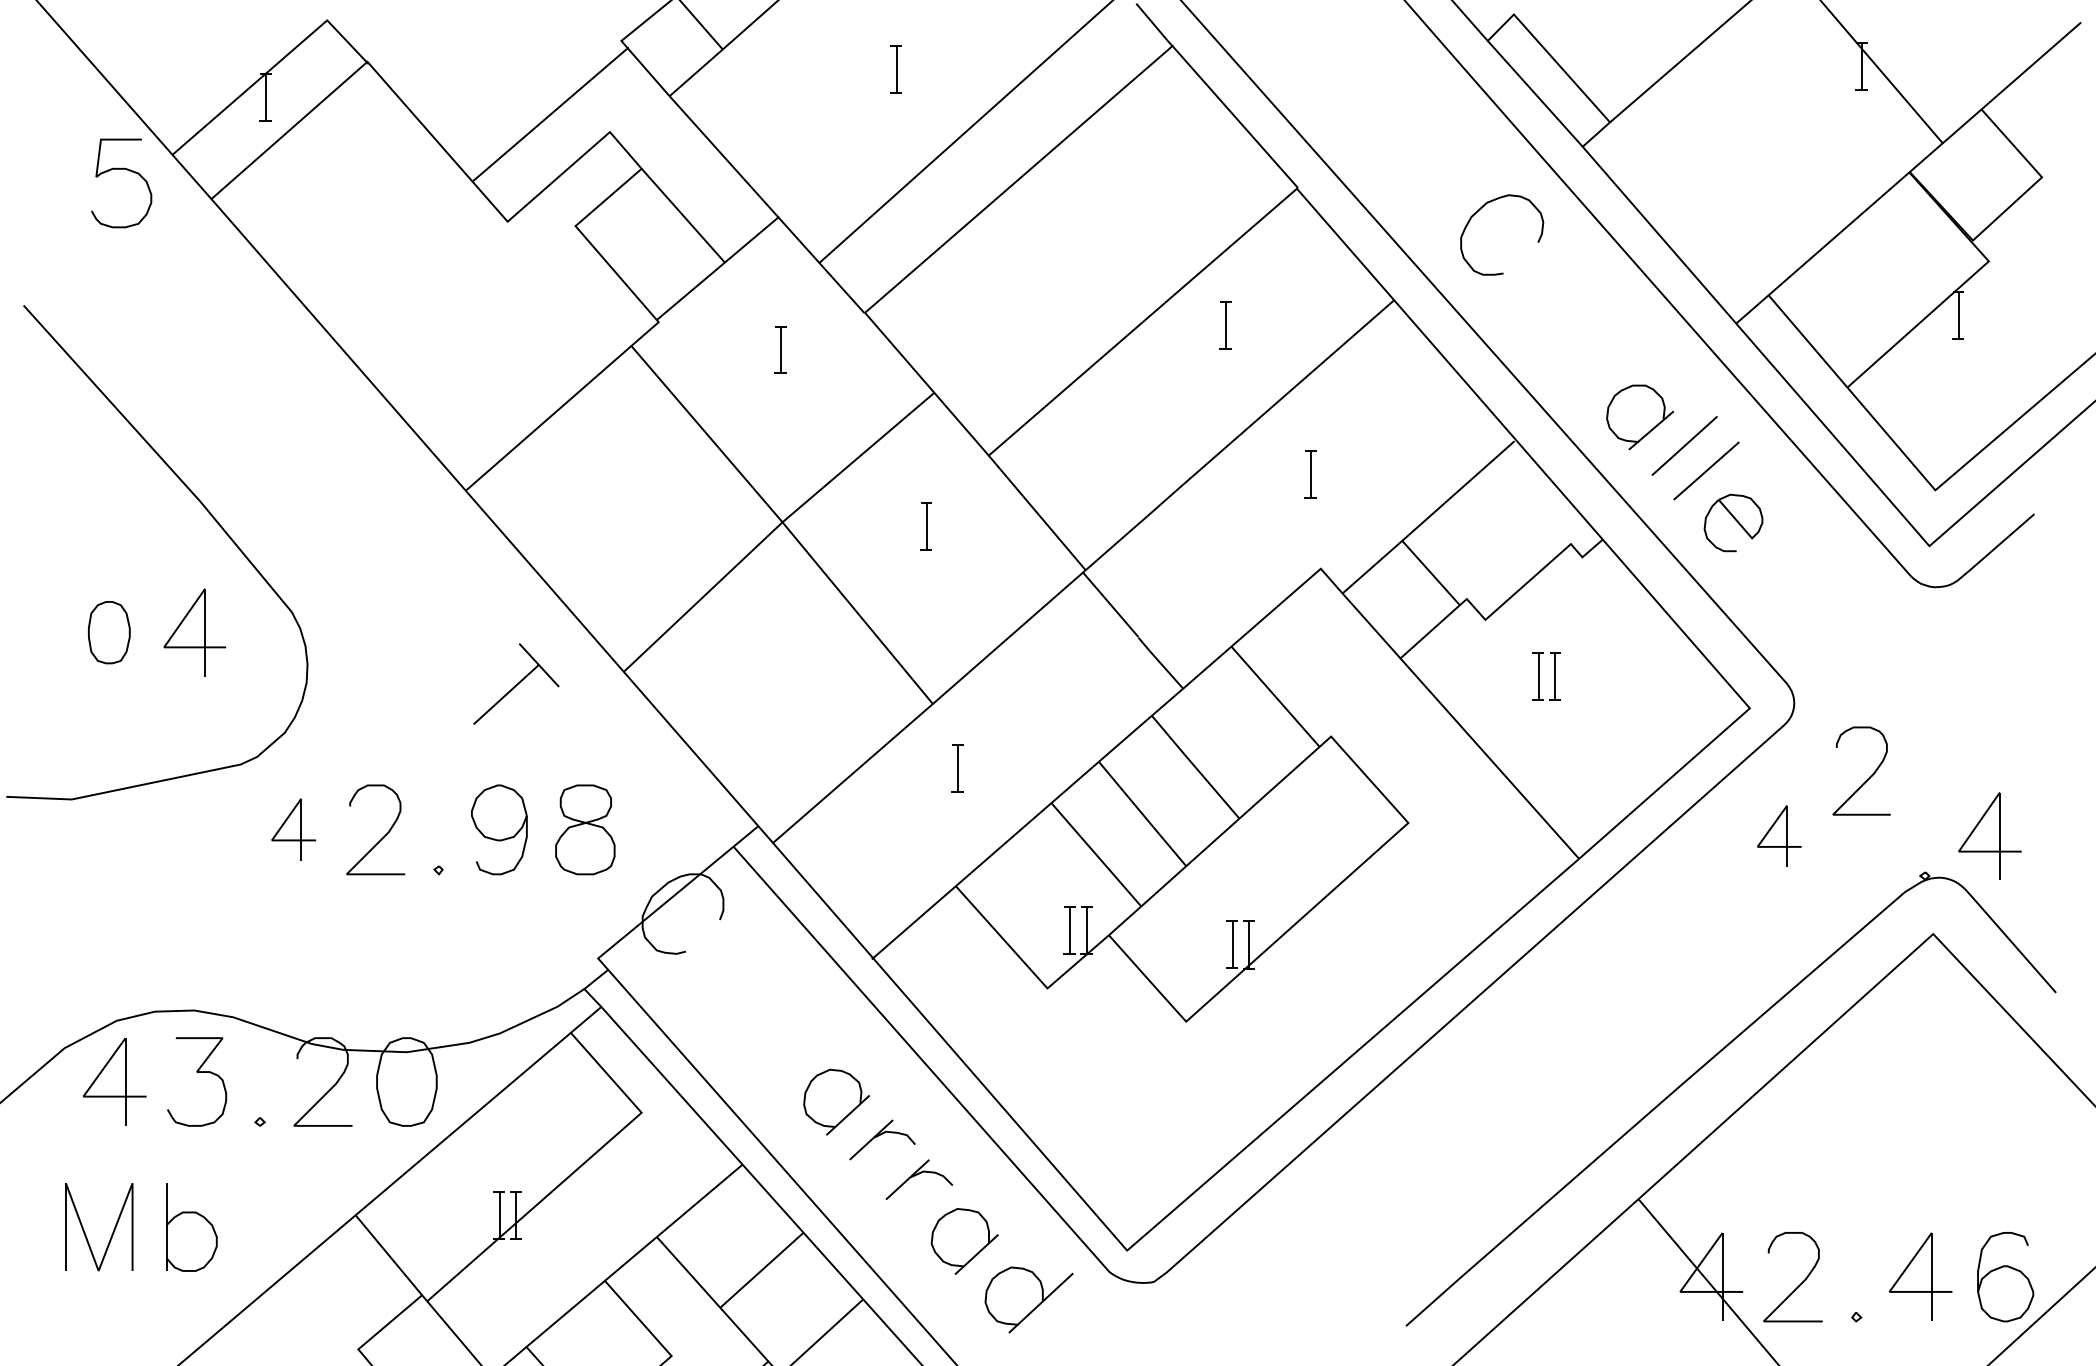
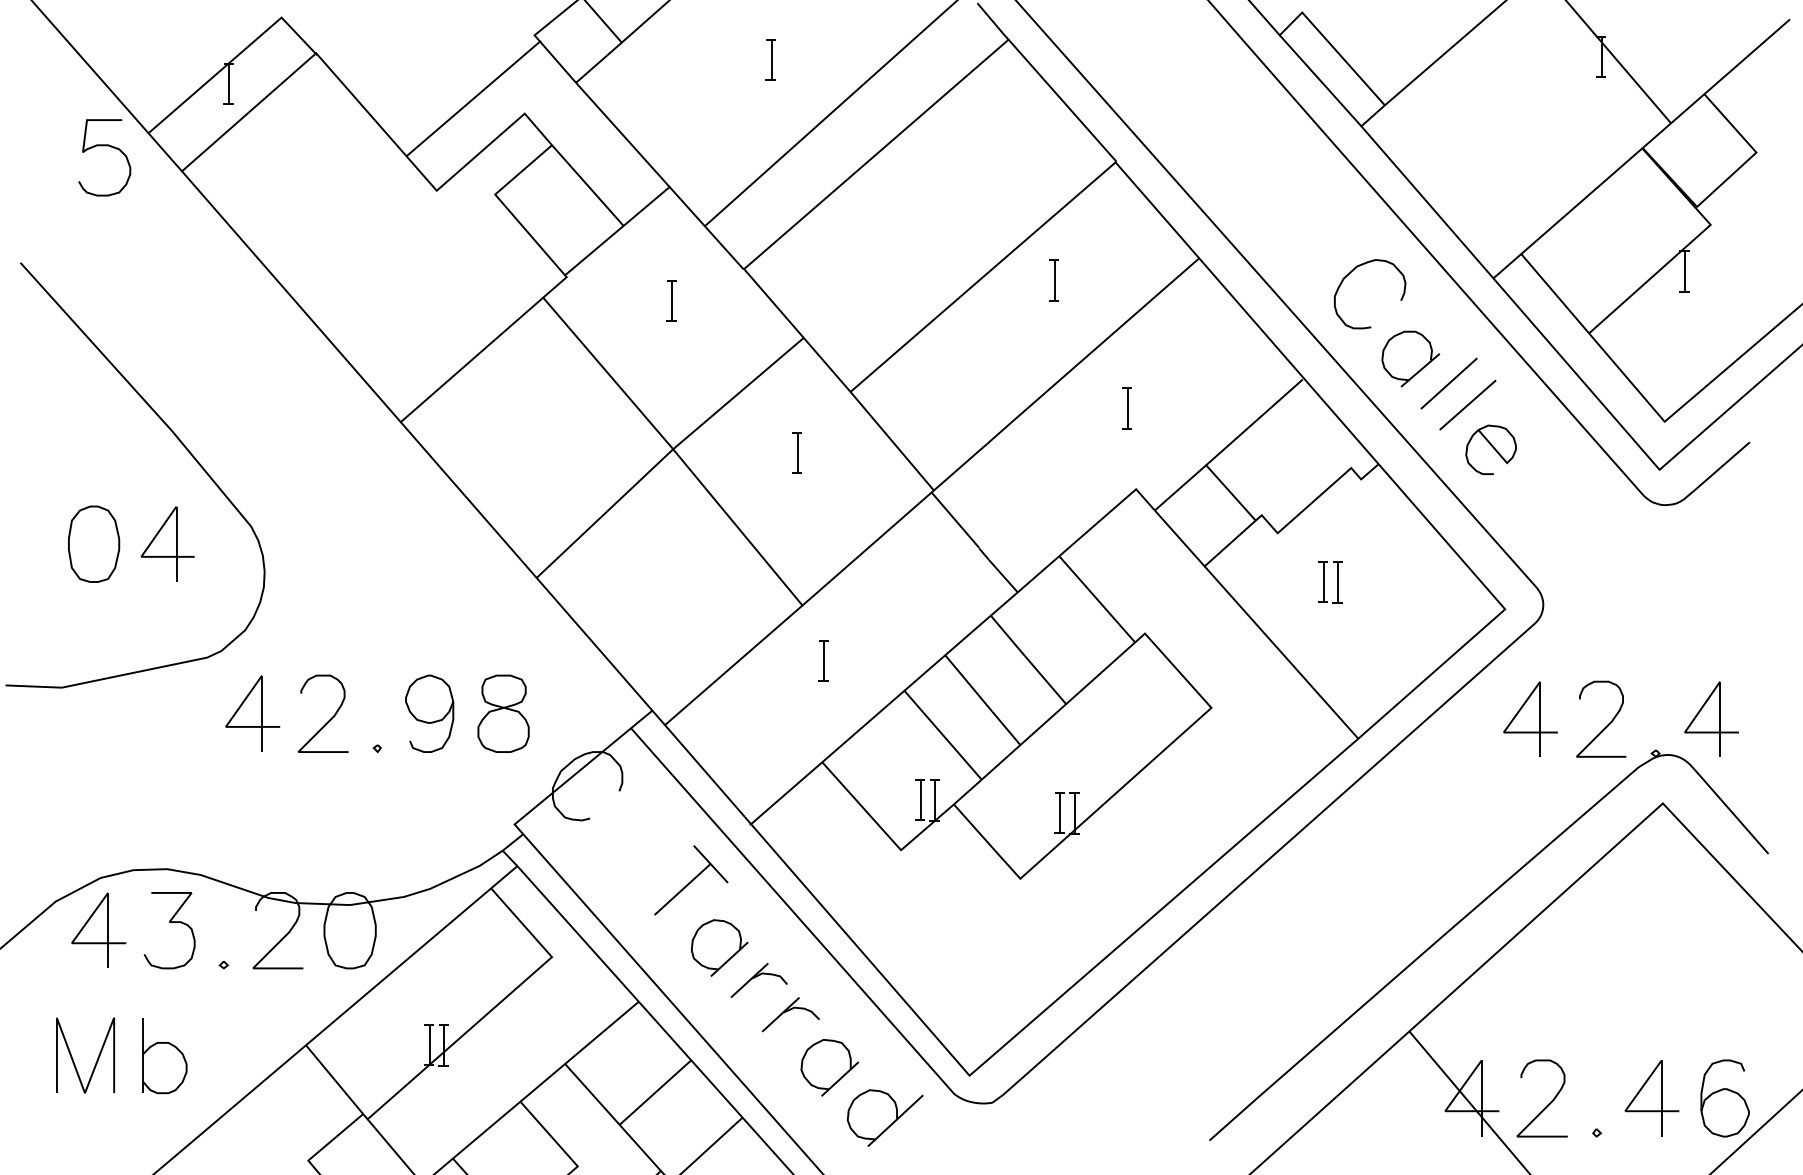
curve: (1482, 208) -> (1353, 271), moved
part: (109, 631) -> (94, 543), size x1.43
part: (516, 684) -> (691, 880), moved
curve: (1868, 777) -> (1607, 724), moved
part: (293, 829) -> (252, 713), size x1.43
part: (1779, 835) -> (1530, 718), size x1.43

